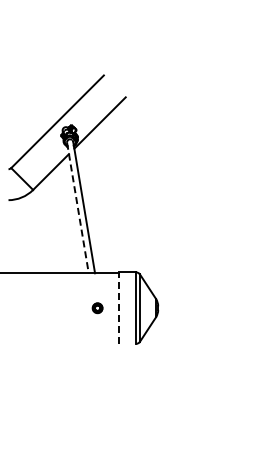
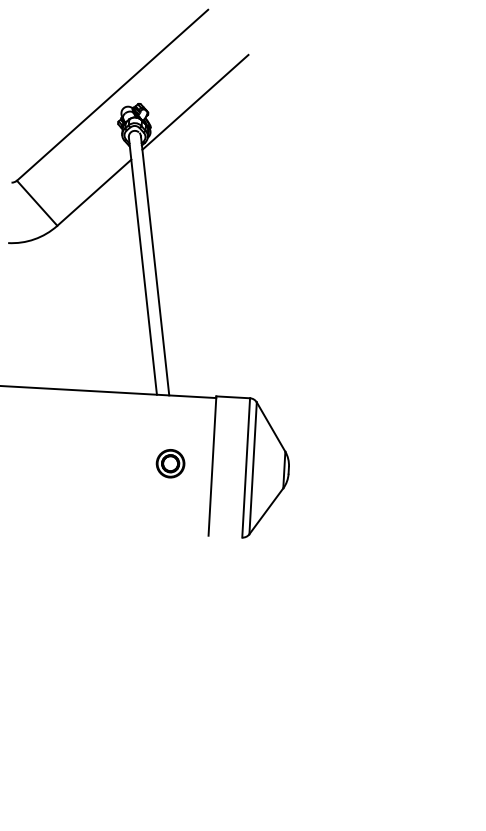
line: (78, 208) -> (143, 266), dashed -> solid
part: (97, 308) -> (170, 464), size x1.43
line: (119, 308) -> (213, 466), dashed -> solid

